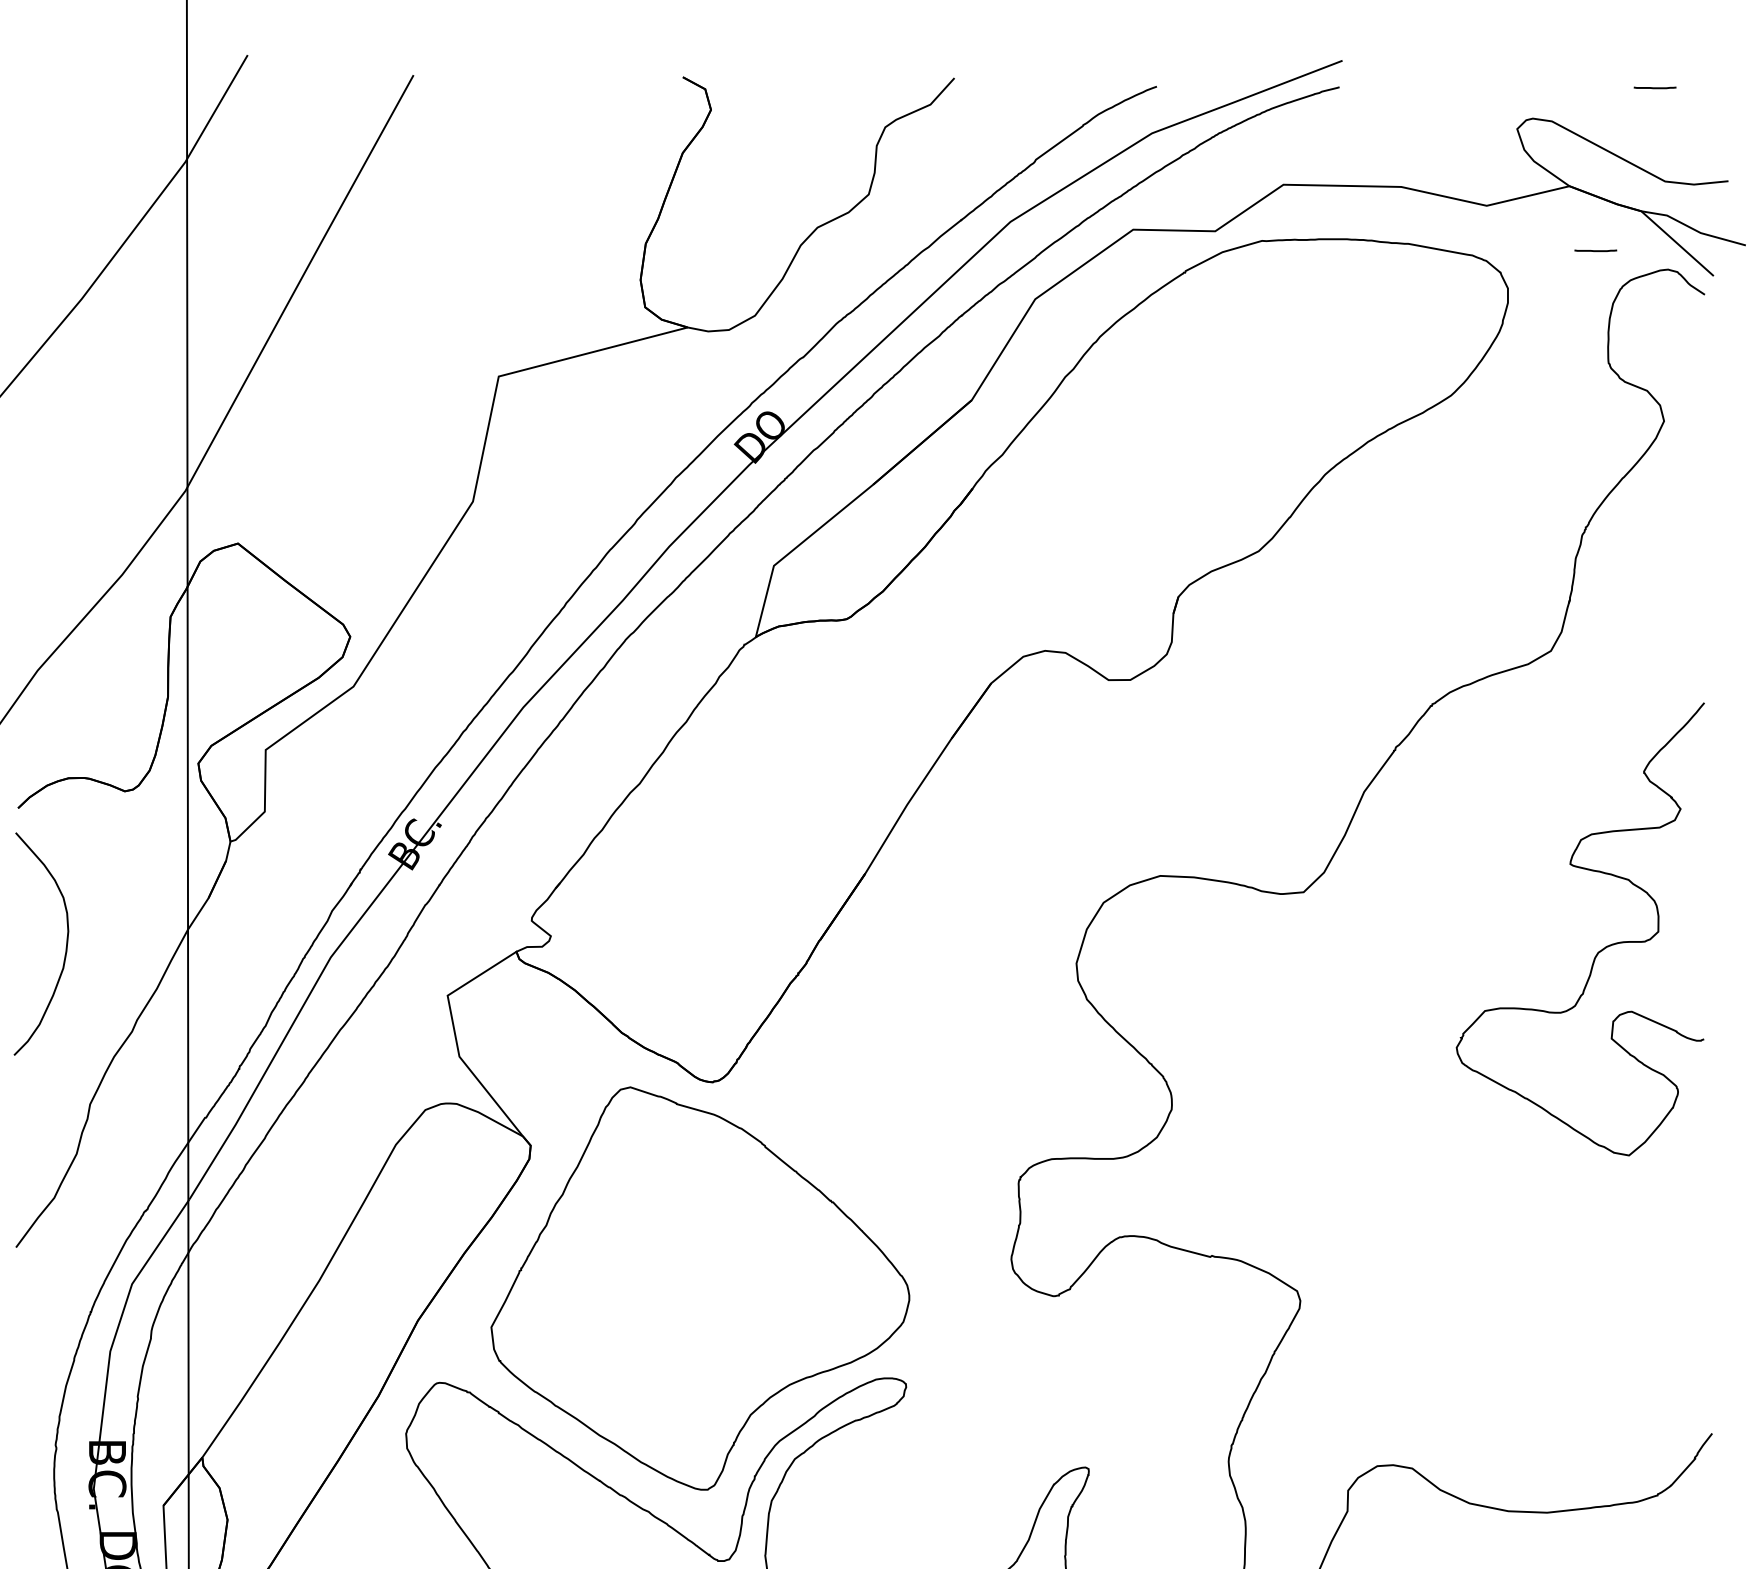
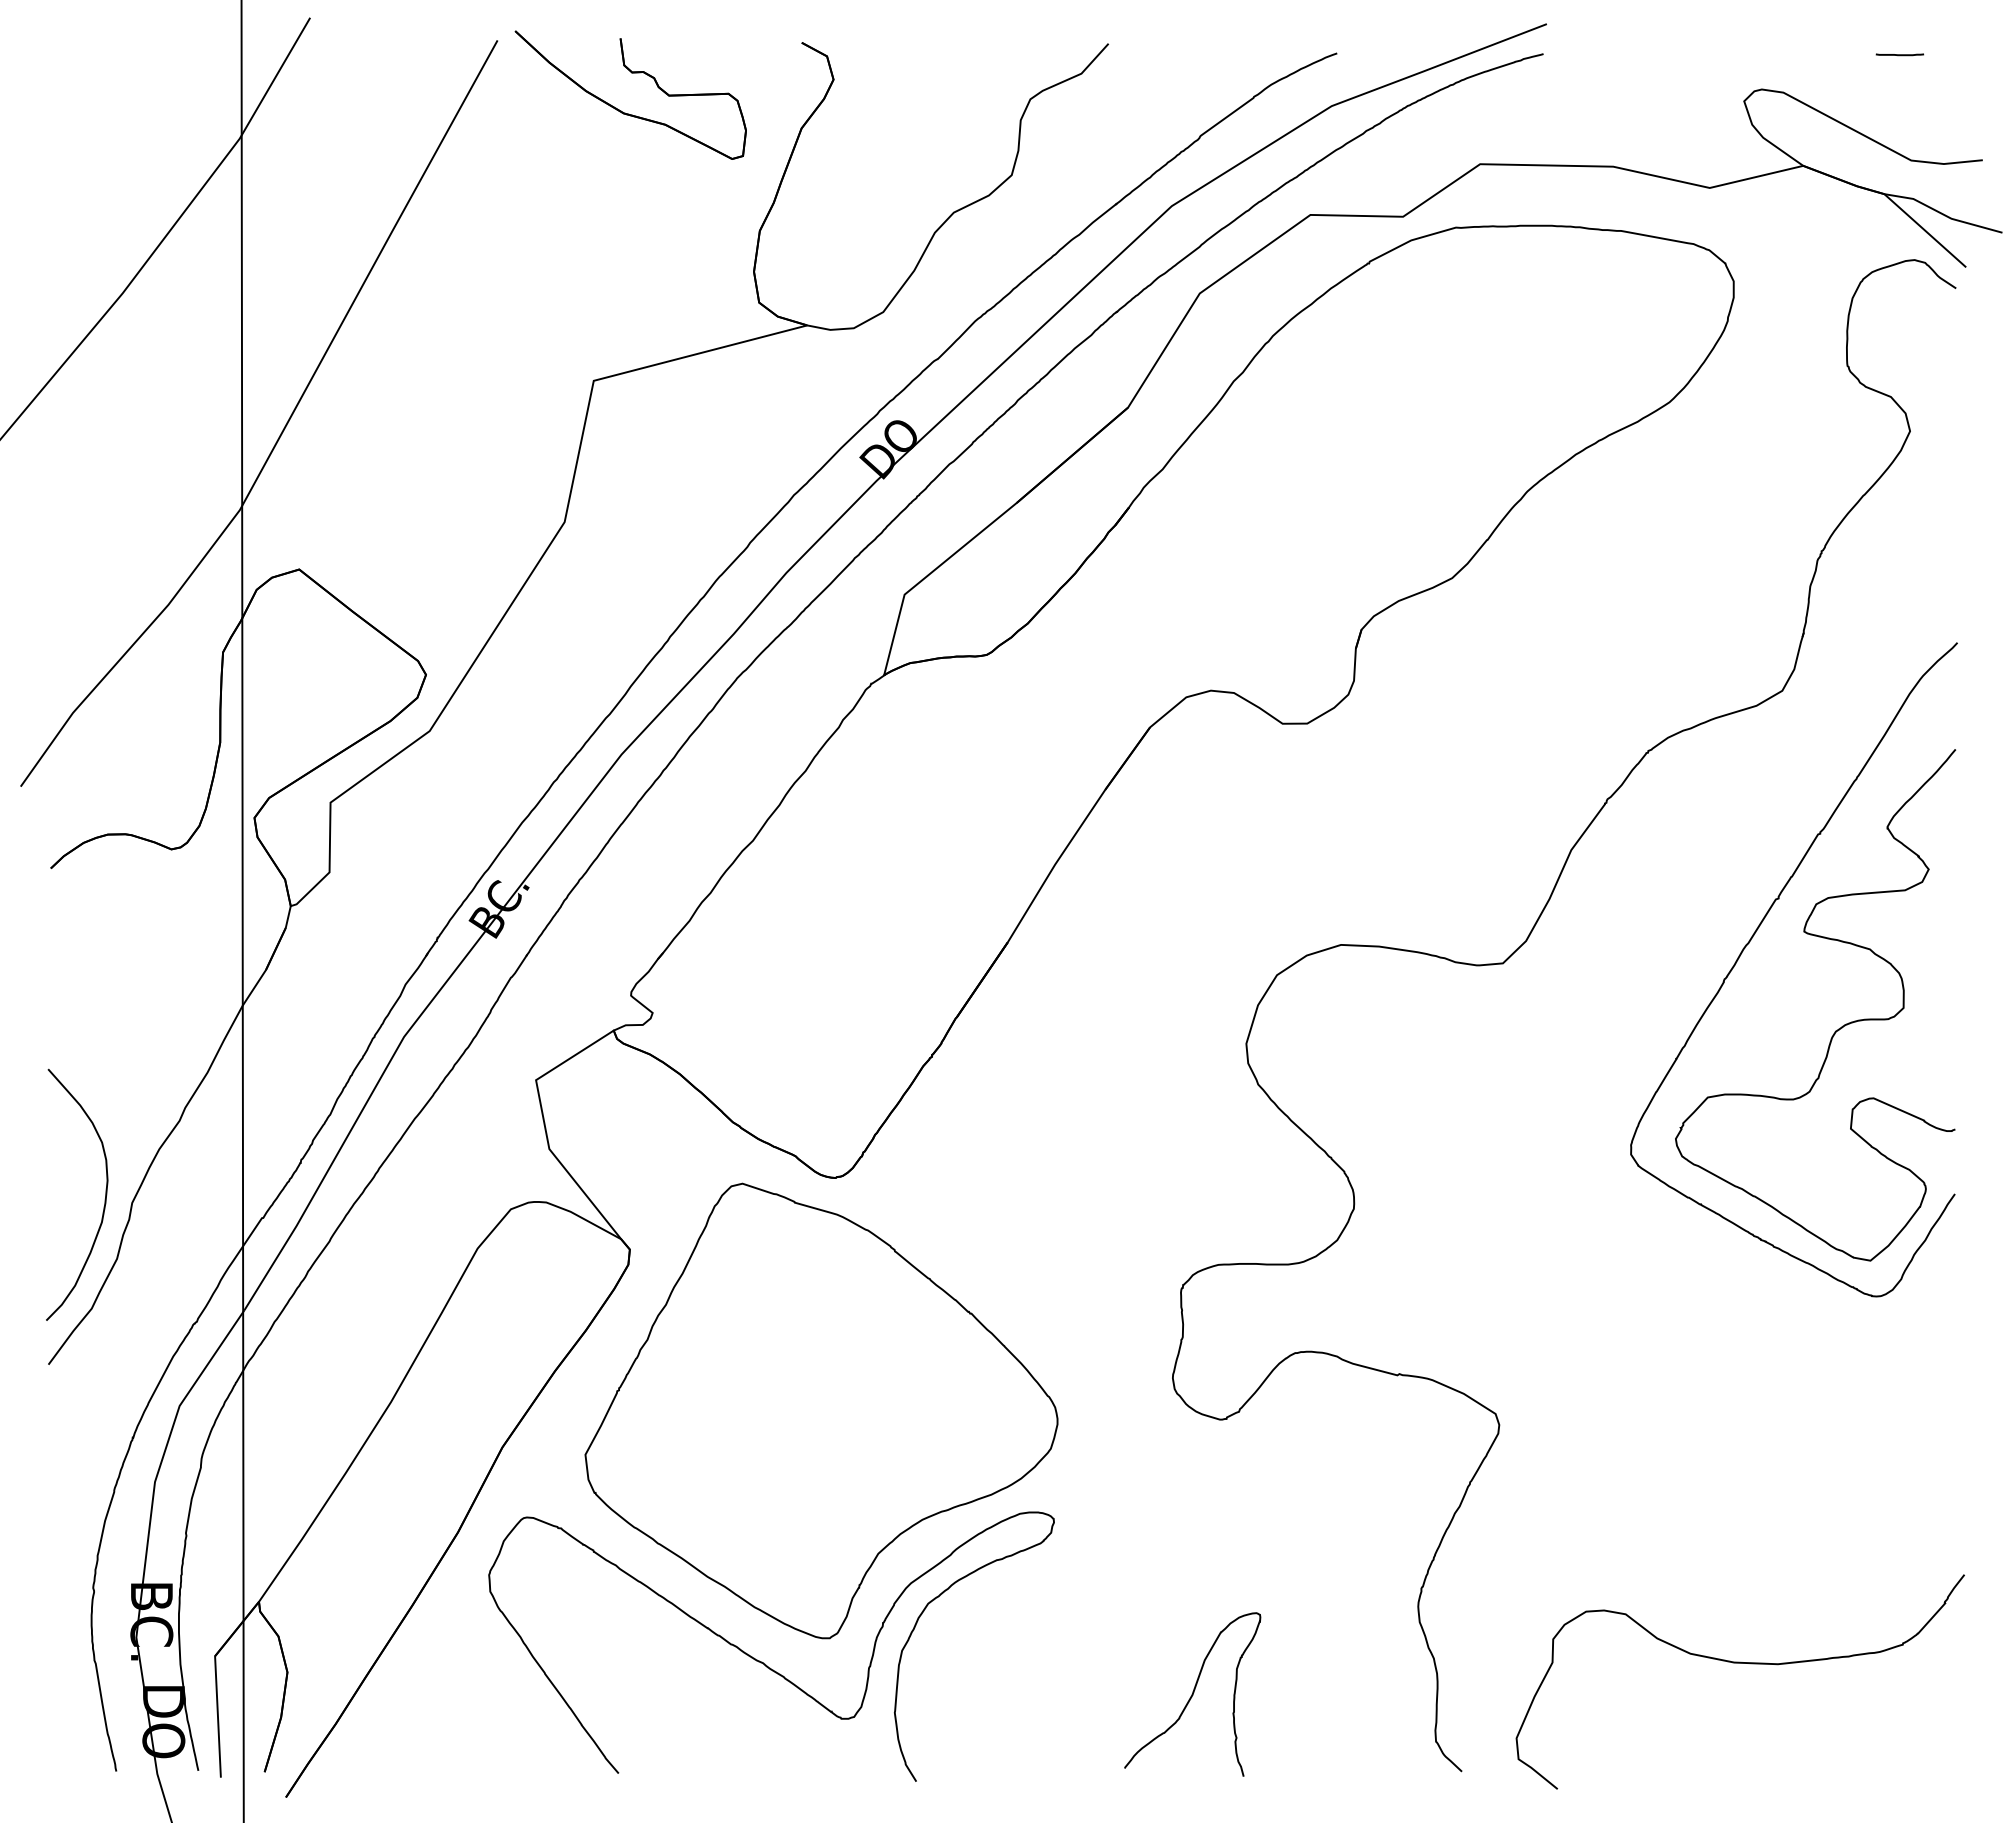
part: (523, 137) -> (621, 110), added
line: (1595, 250) -> (1832, 238), removed
curve: (1523, 872) -> (1751, 940), added
curve: (65, 948) -> (104, 1199), moved

